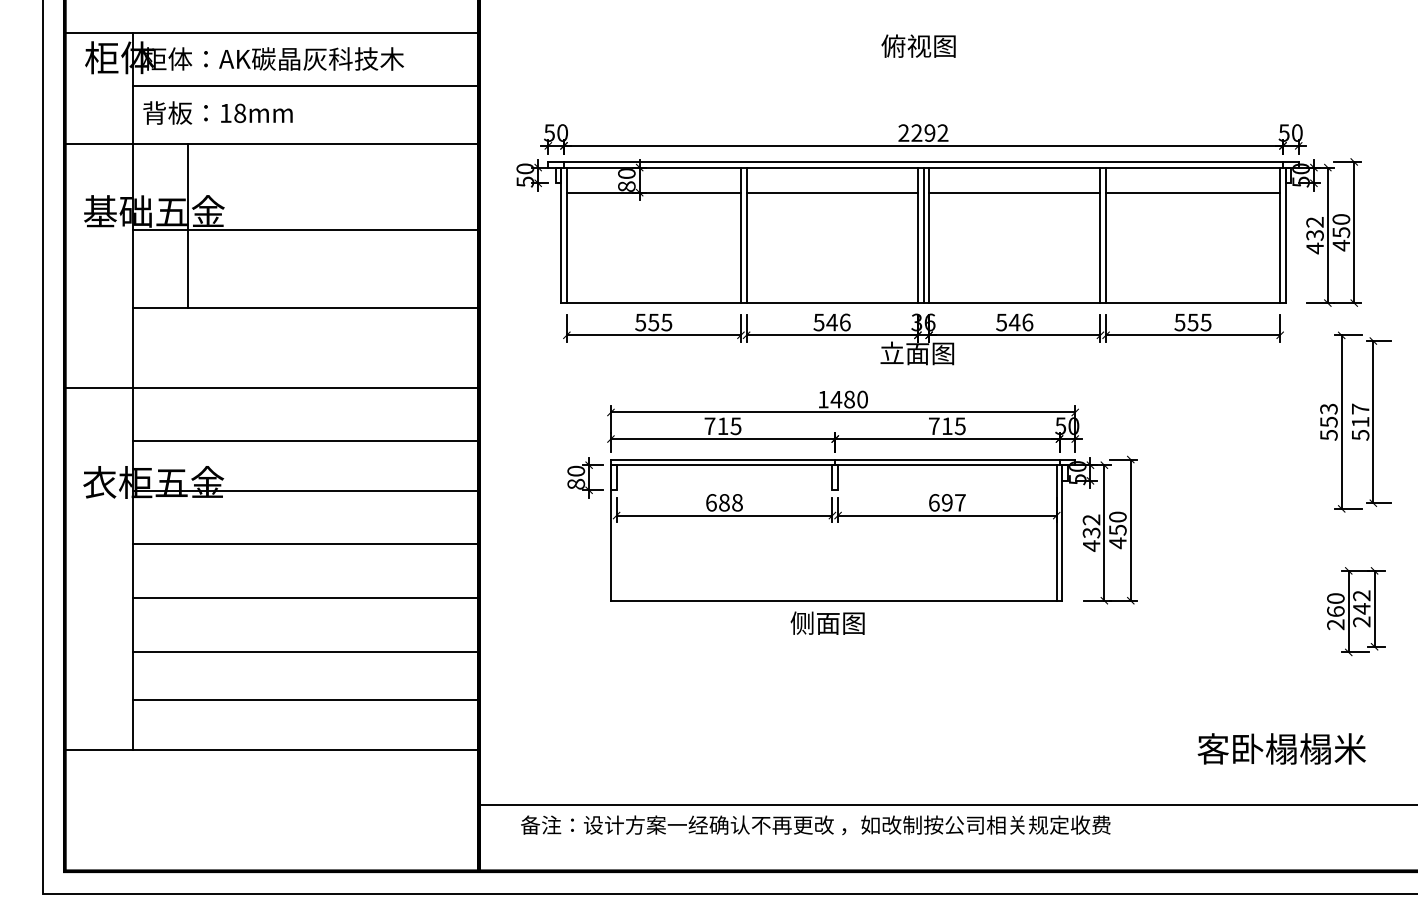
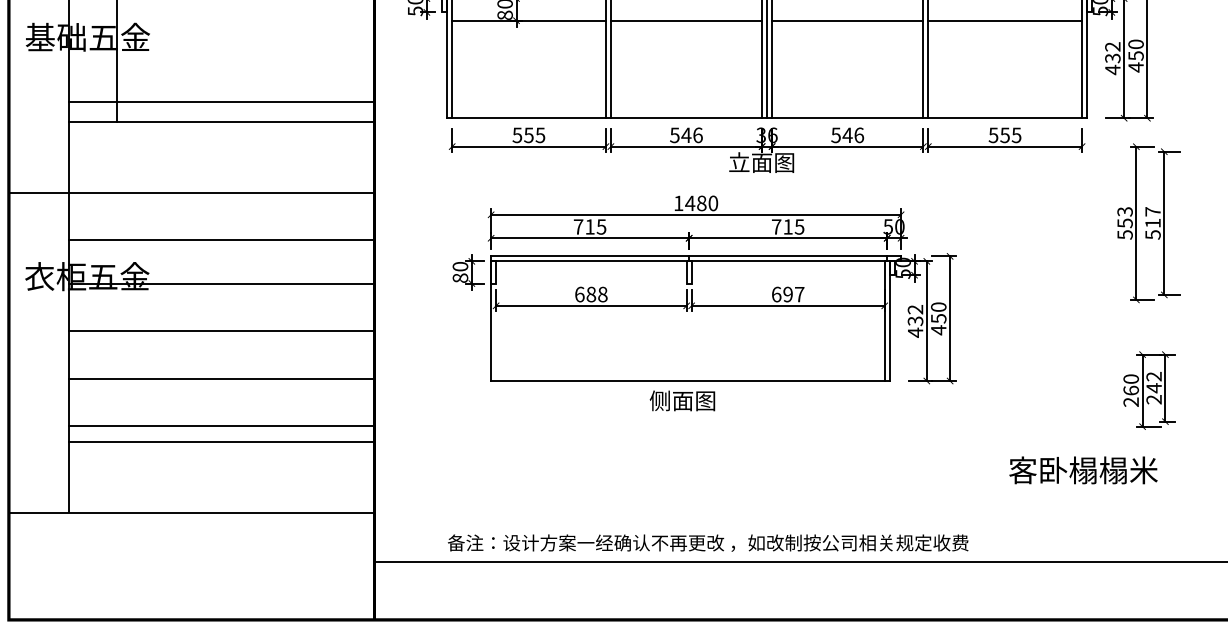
line: (306, 230) -> (222, 102), moved
line: (306, 700) -> (222, 441), moved
text: (1281, 748) -> (1083, 470), moved
text: (815, 825) -> (707, 543), moved

